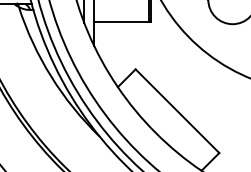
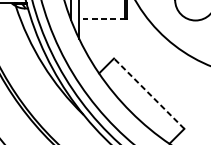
line: (121, 22) -> (102, 19), solid -> dashed
line: (177, 110) -> (149, 93), solid -> dashed

